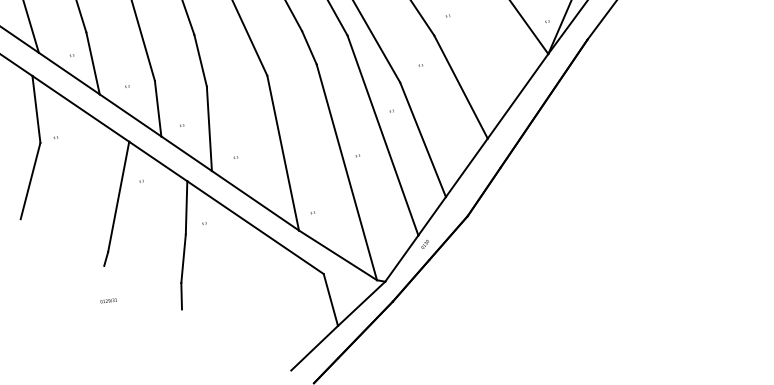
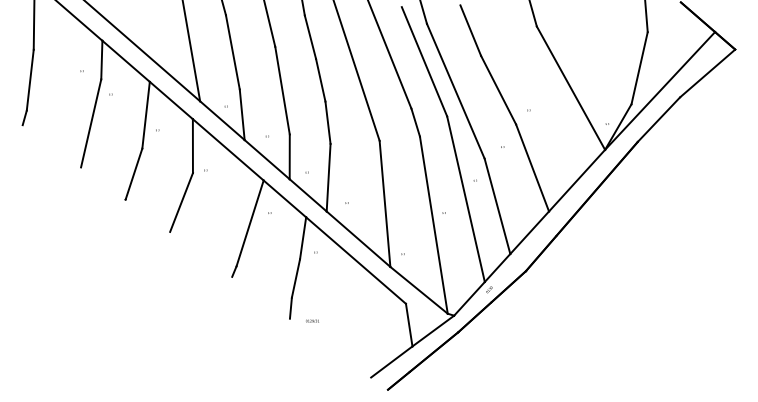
text: (108, 300) -> (312, 320), moved

